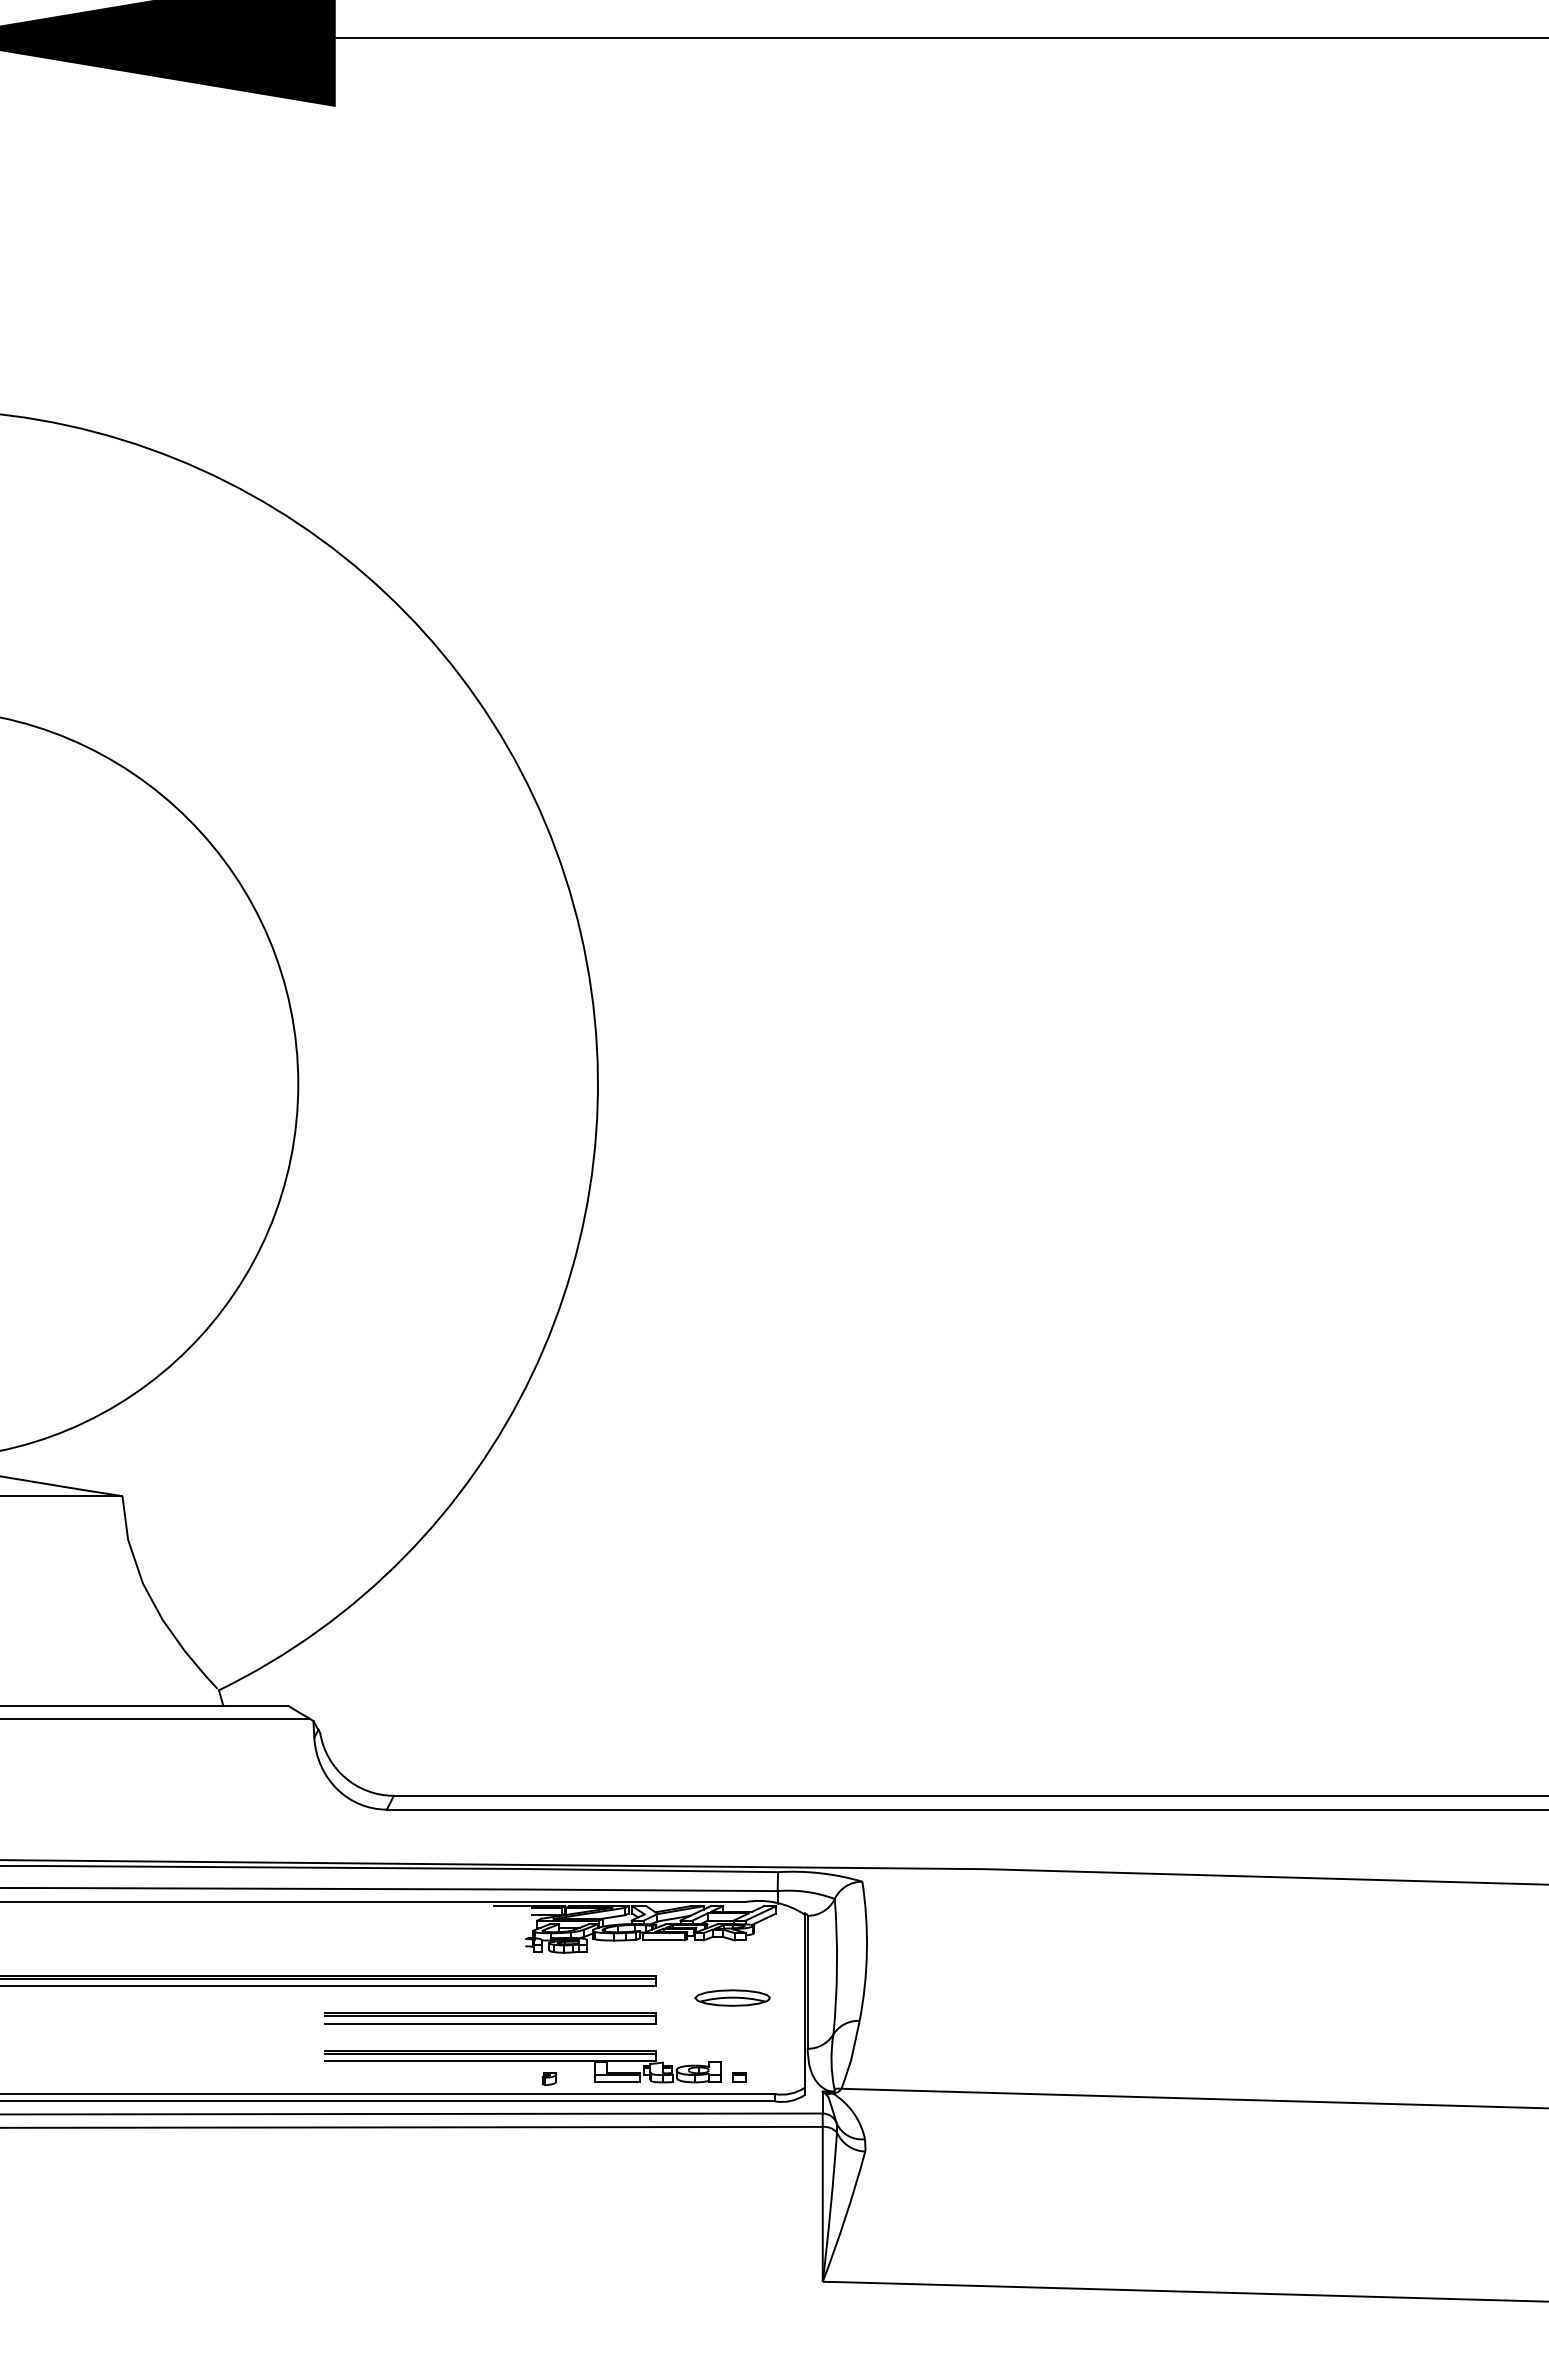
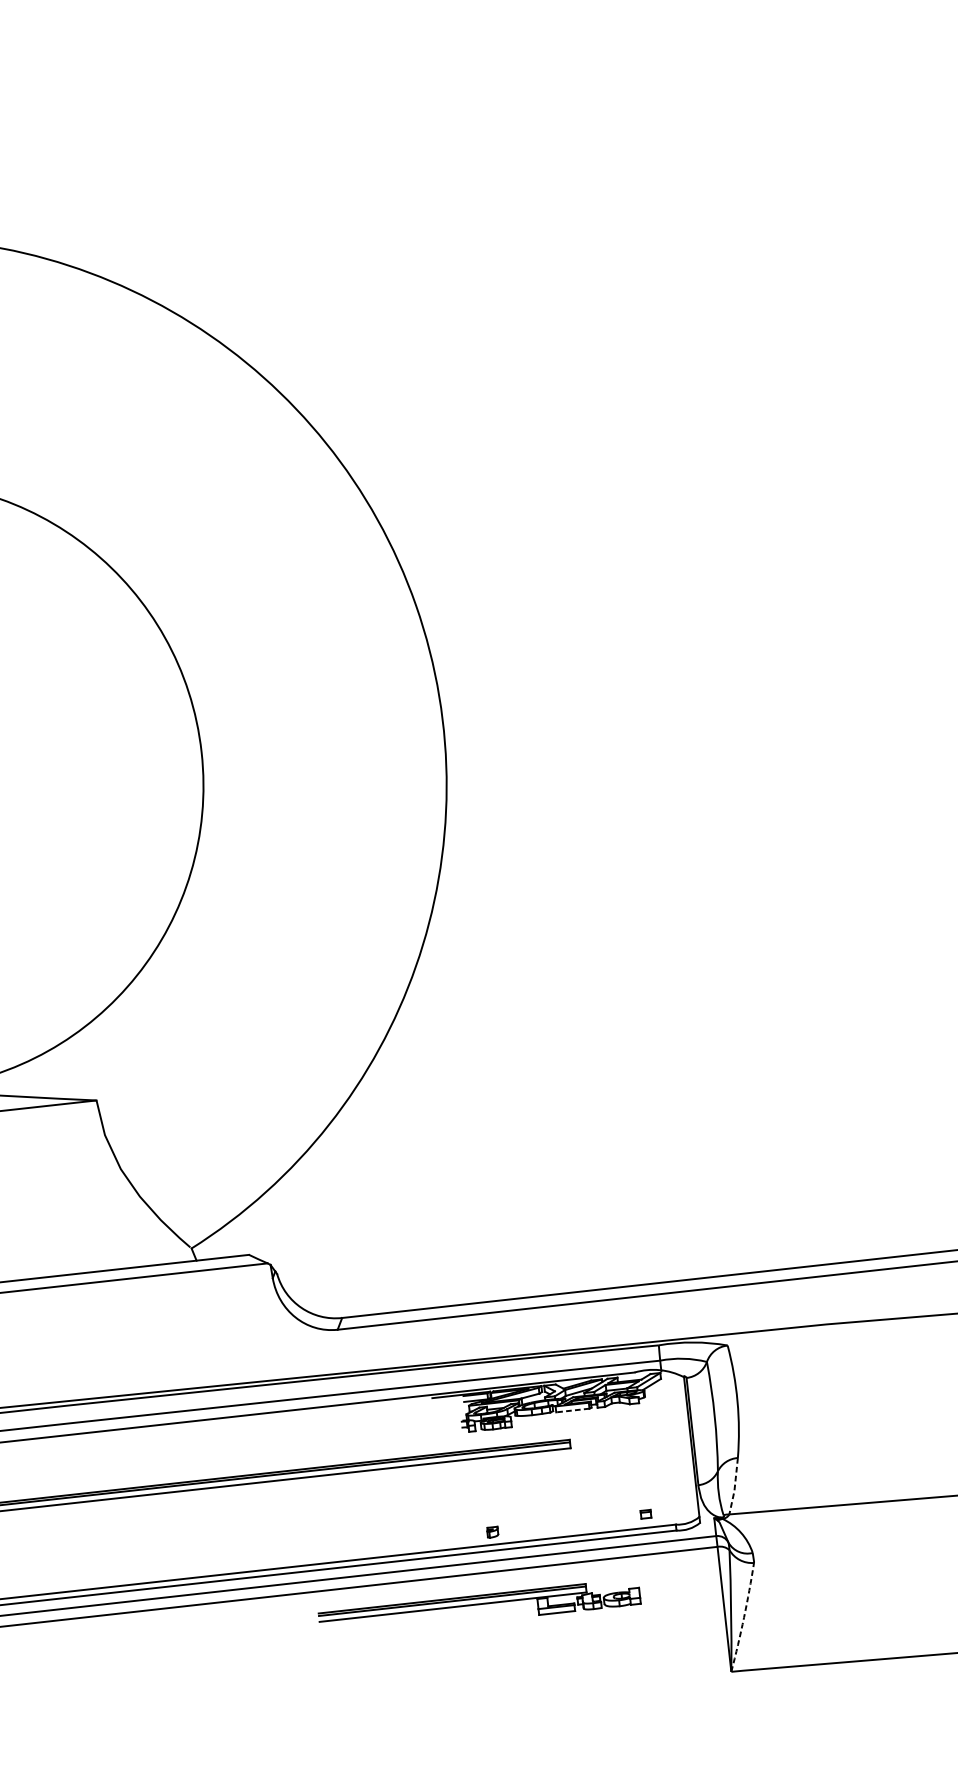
line: (663, 1940) -> (572, 1410), solid -> dashed
part: (732, 1997) -> (633, 1450), removed
part: (490, 2018) -> (439, 1489), removed
line: (852, 2056) -> (735, 1487), solid -> dashed
part: (522, 2066) -> (479, 1608), moved
arc: (845, 2217) -> (743, 1617), solid -> dashed

